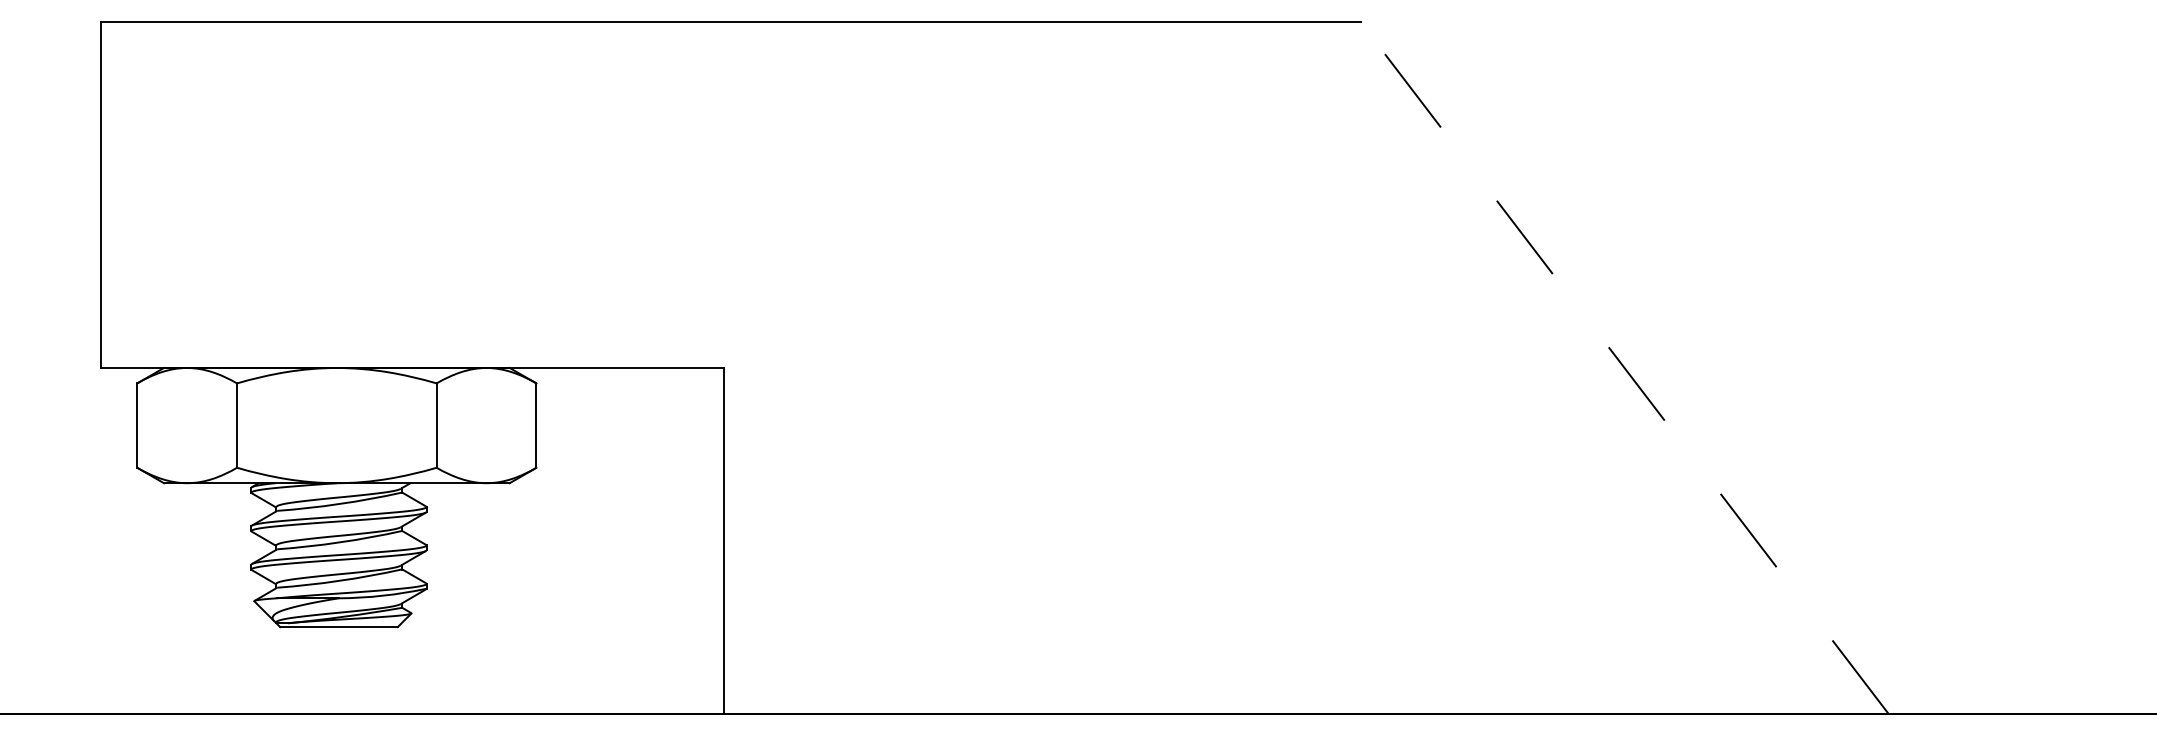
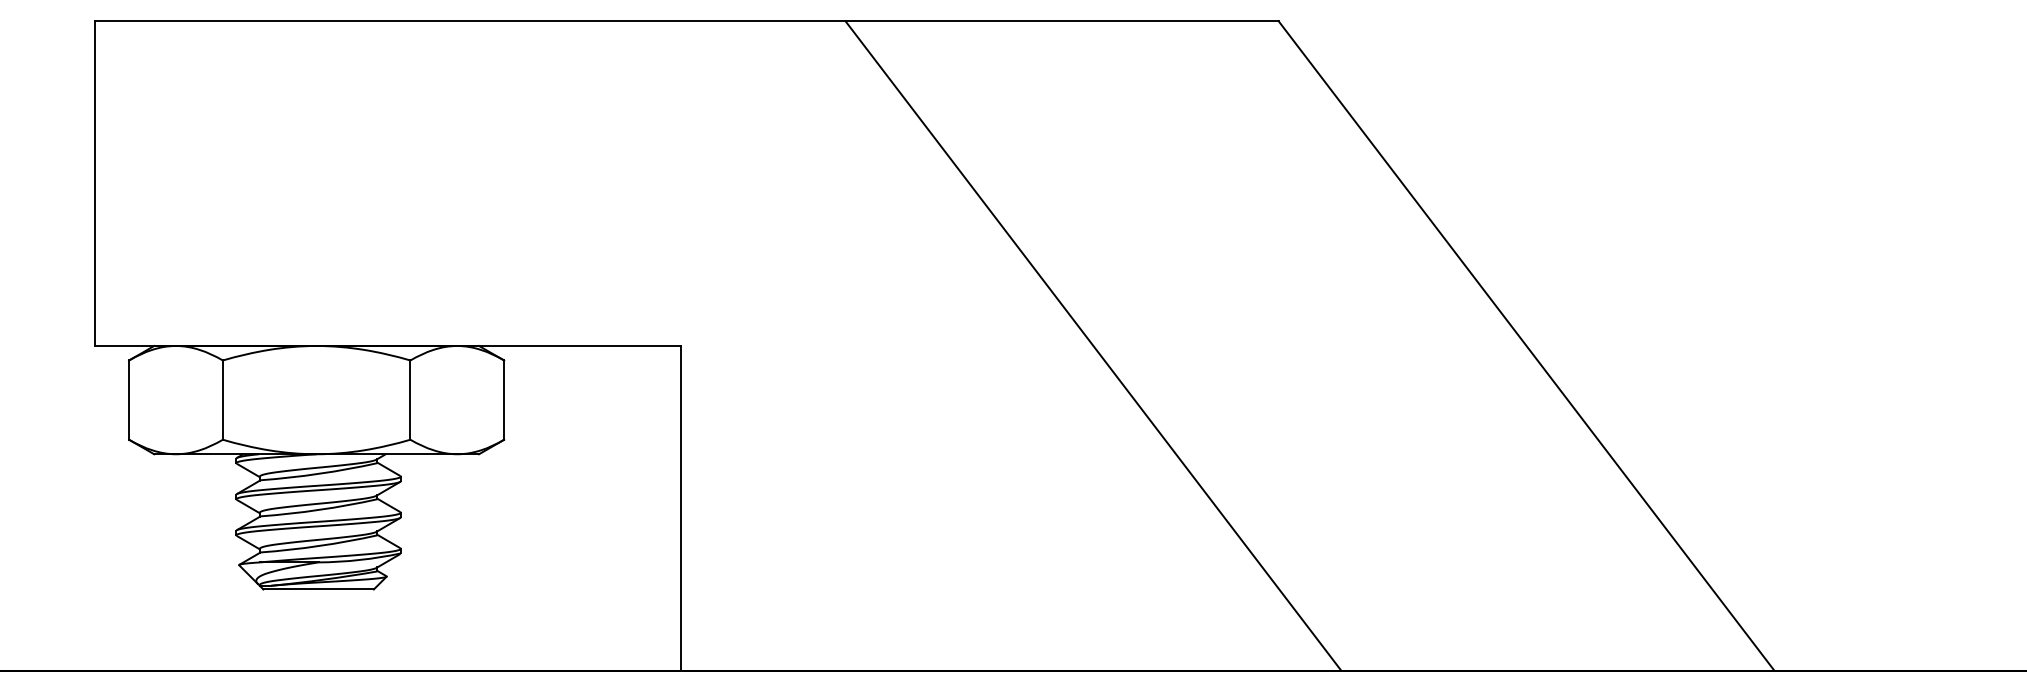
line: (1163, 367) -> (1093, 345), added
line: (1624, 368) -> (1526, 346), dashed -> solid

